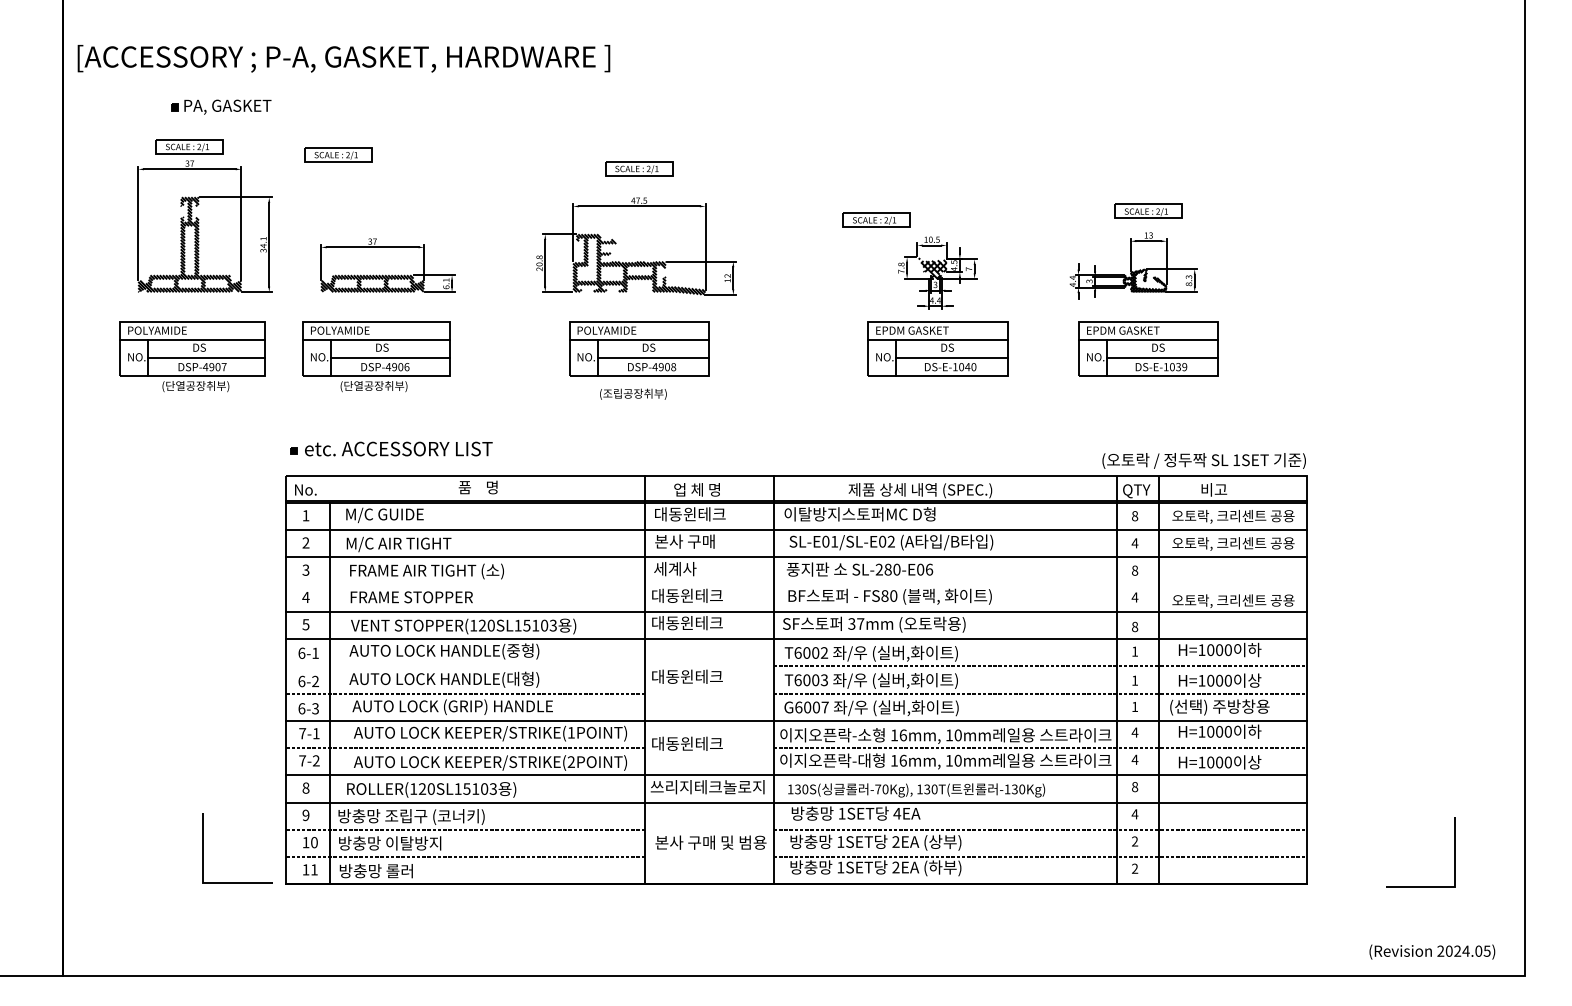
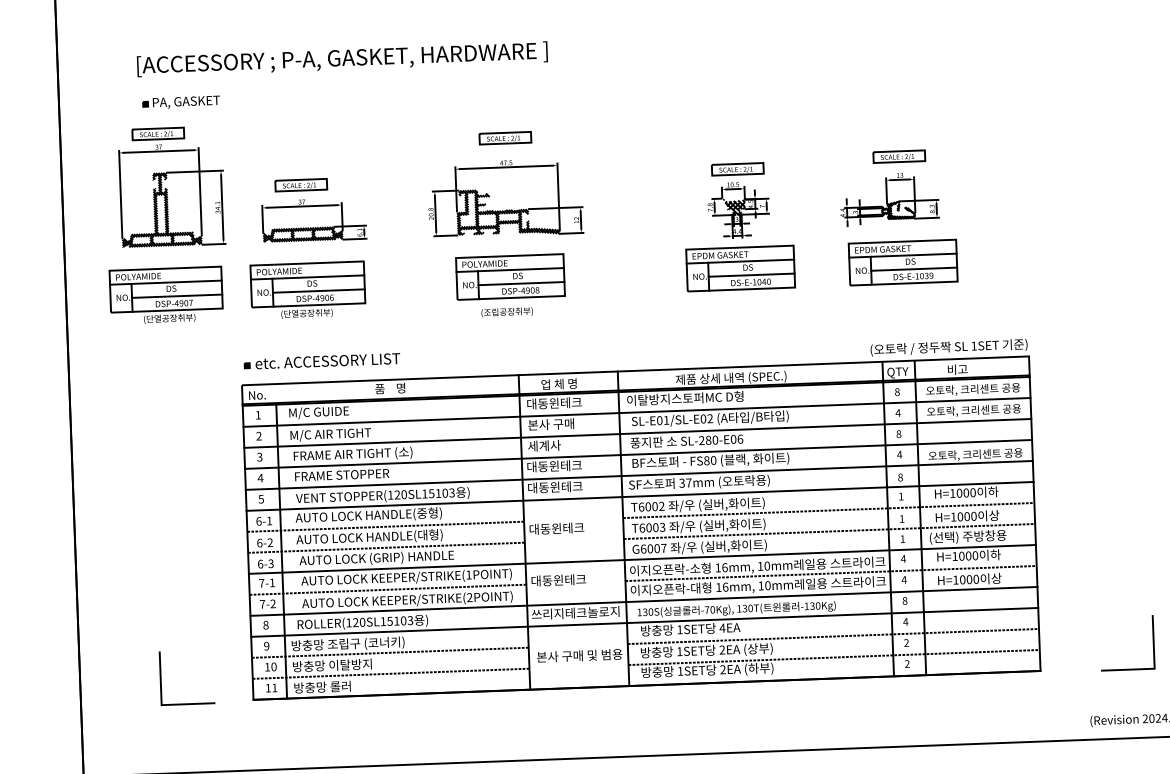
text: (343, 58) -> (342, 59), moved
part: (338, 154) -> (301, 184), moved
part: (876, 219) -> (737, 168), moved
line: (796, 584) -> (638, 454), added
line: (465, 666) -> (385, 526), added
line: (203, 848) -> (161, 678), moved

